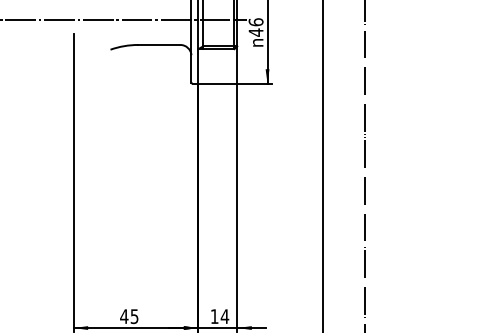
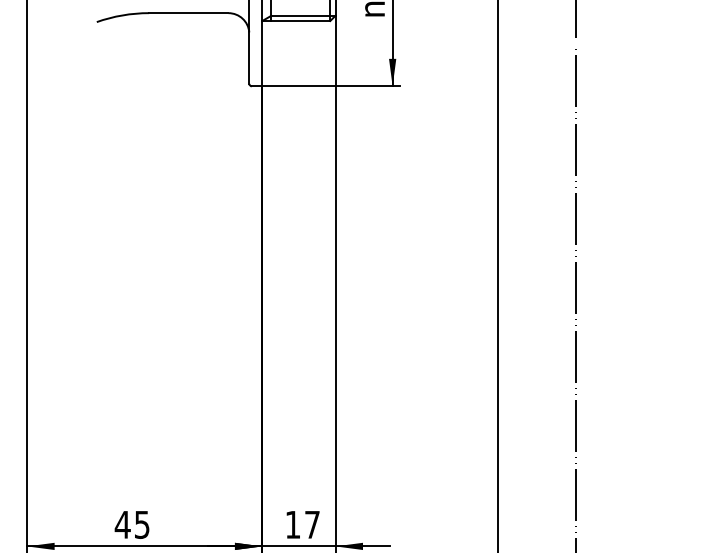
text: (224, 316) -> (311, 524), 14 -> 17

